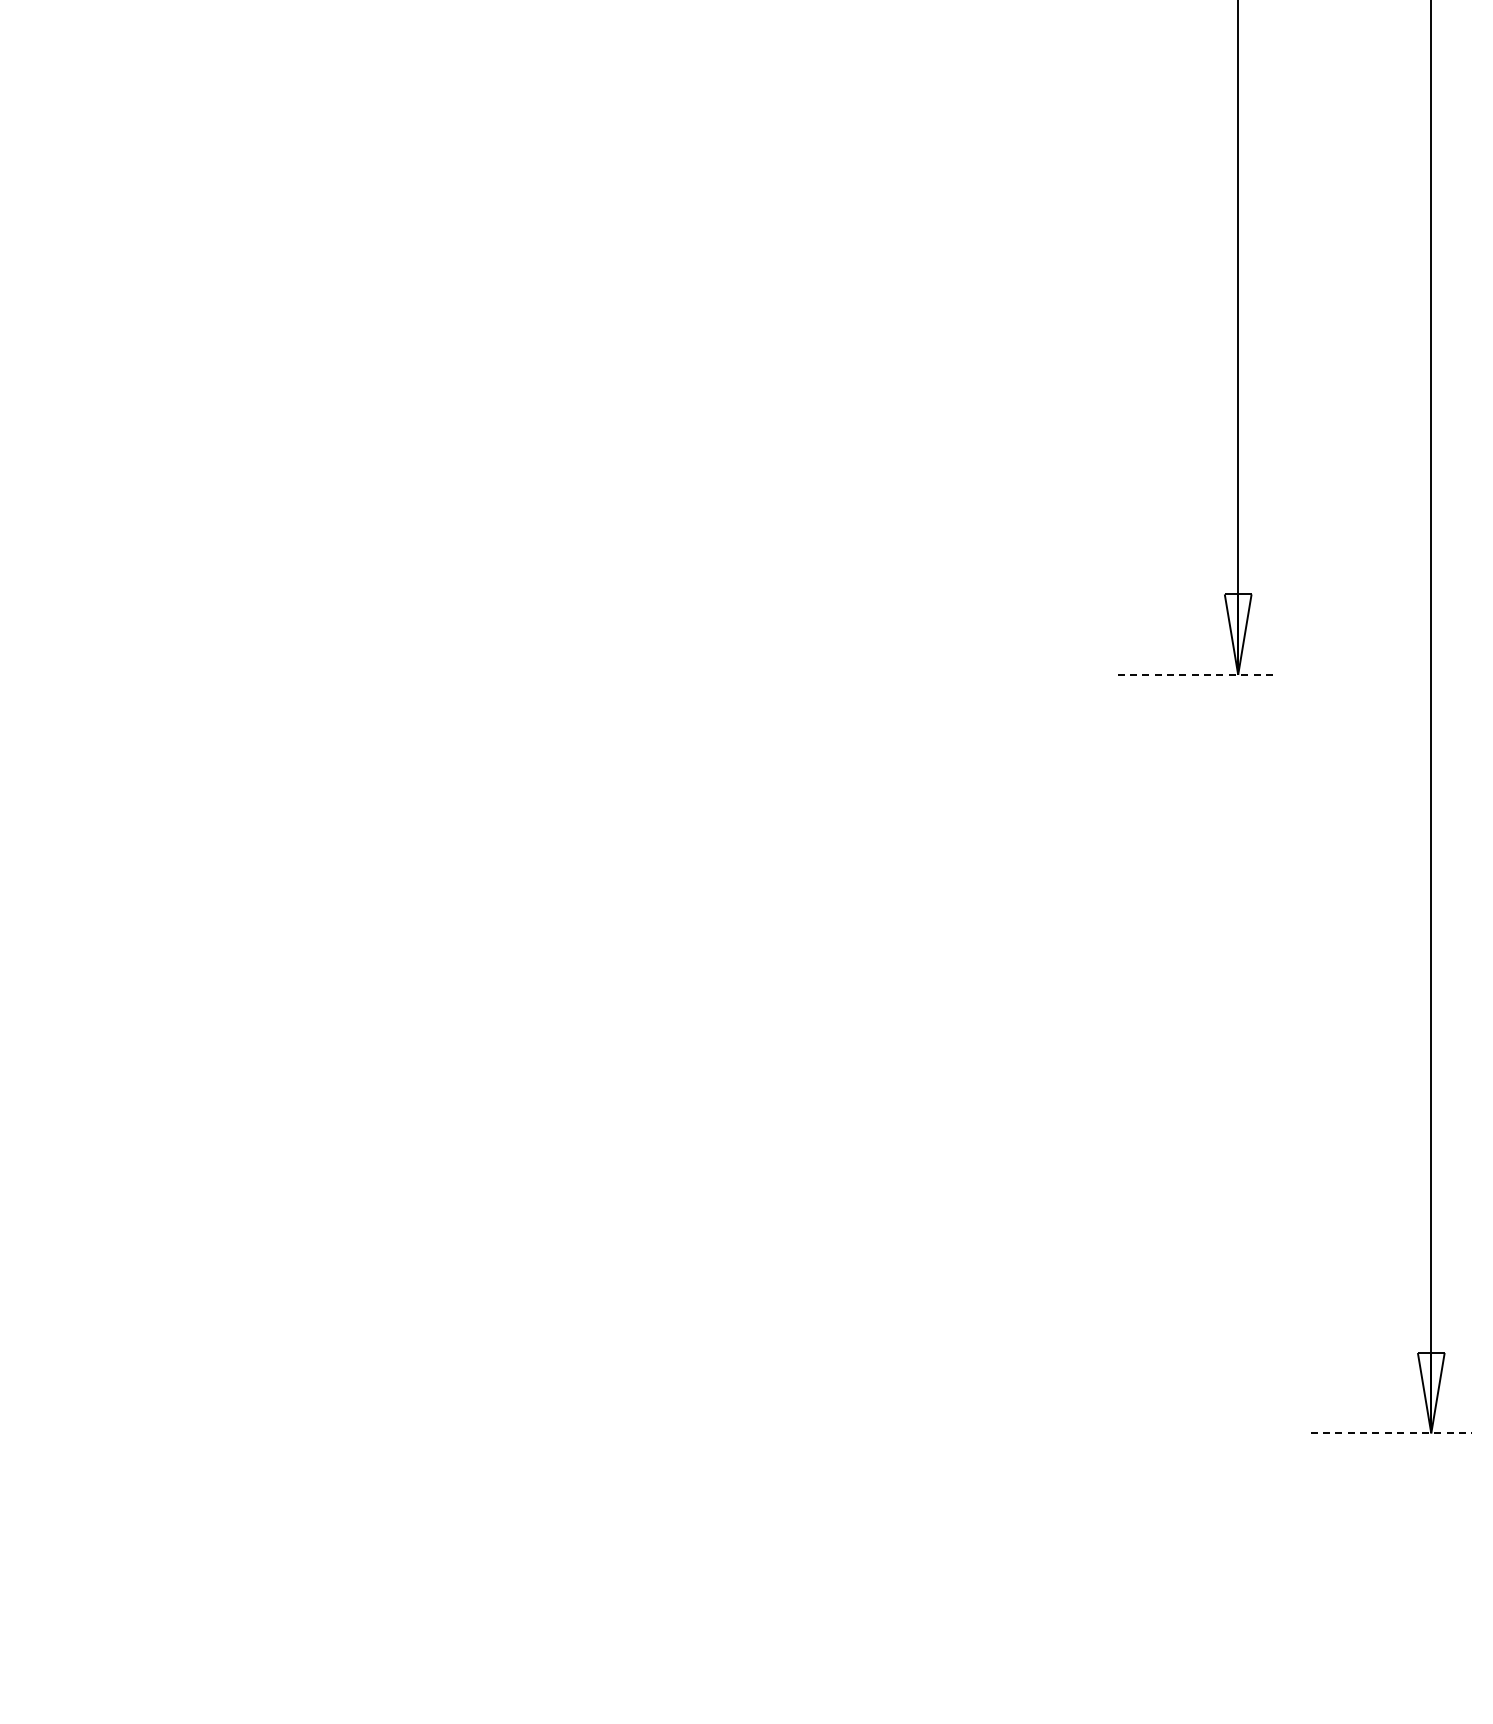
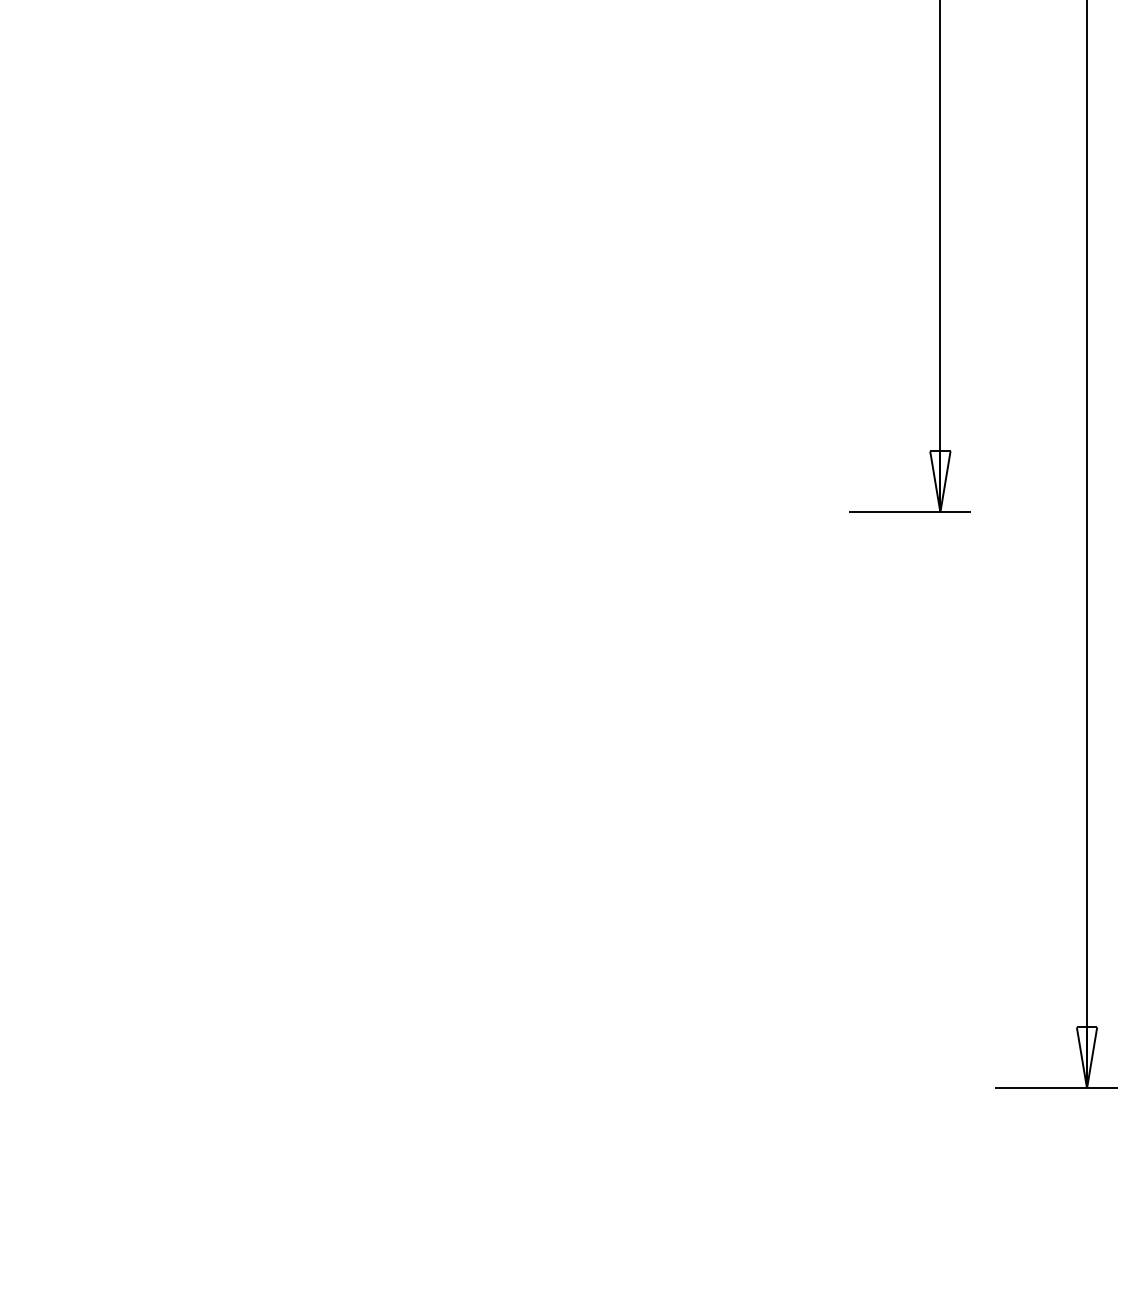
line: (1198, 674) -> (910, 512), dashed -> solid
line: (1391, 1433) -> (1056, 1088), dashed -> solid

